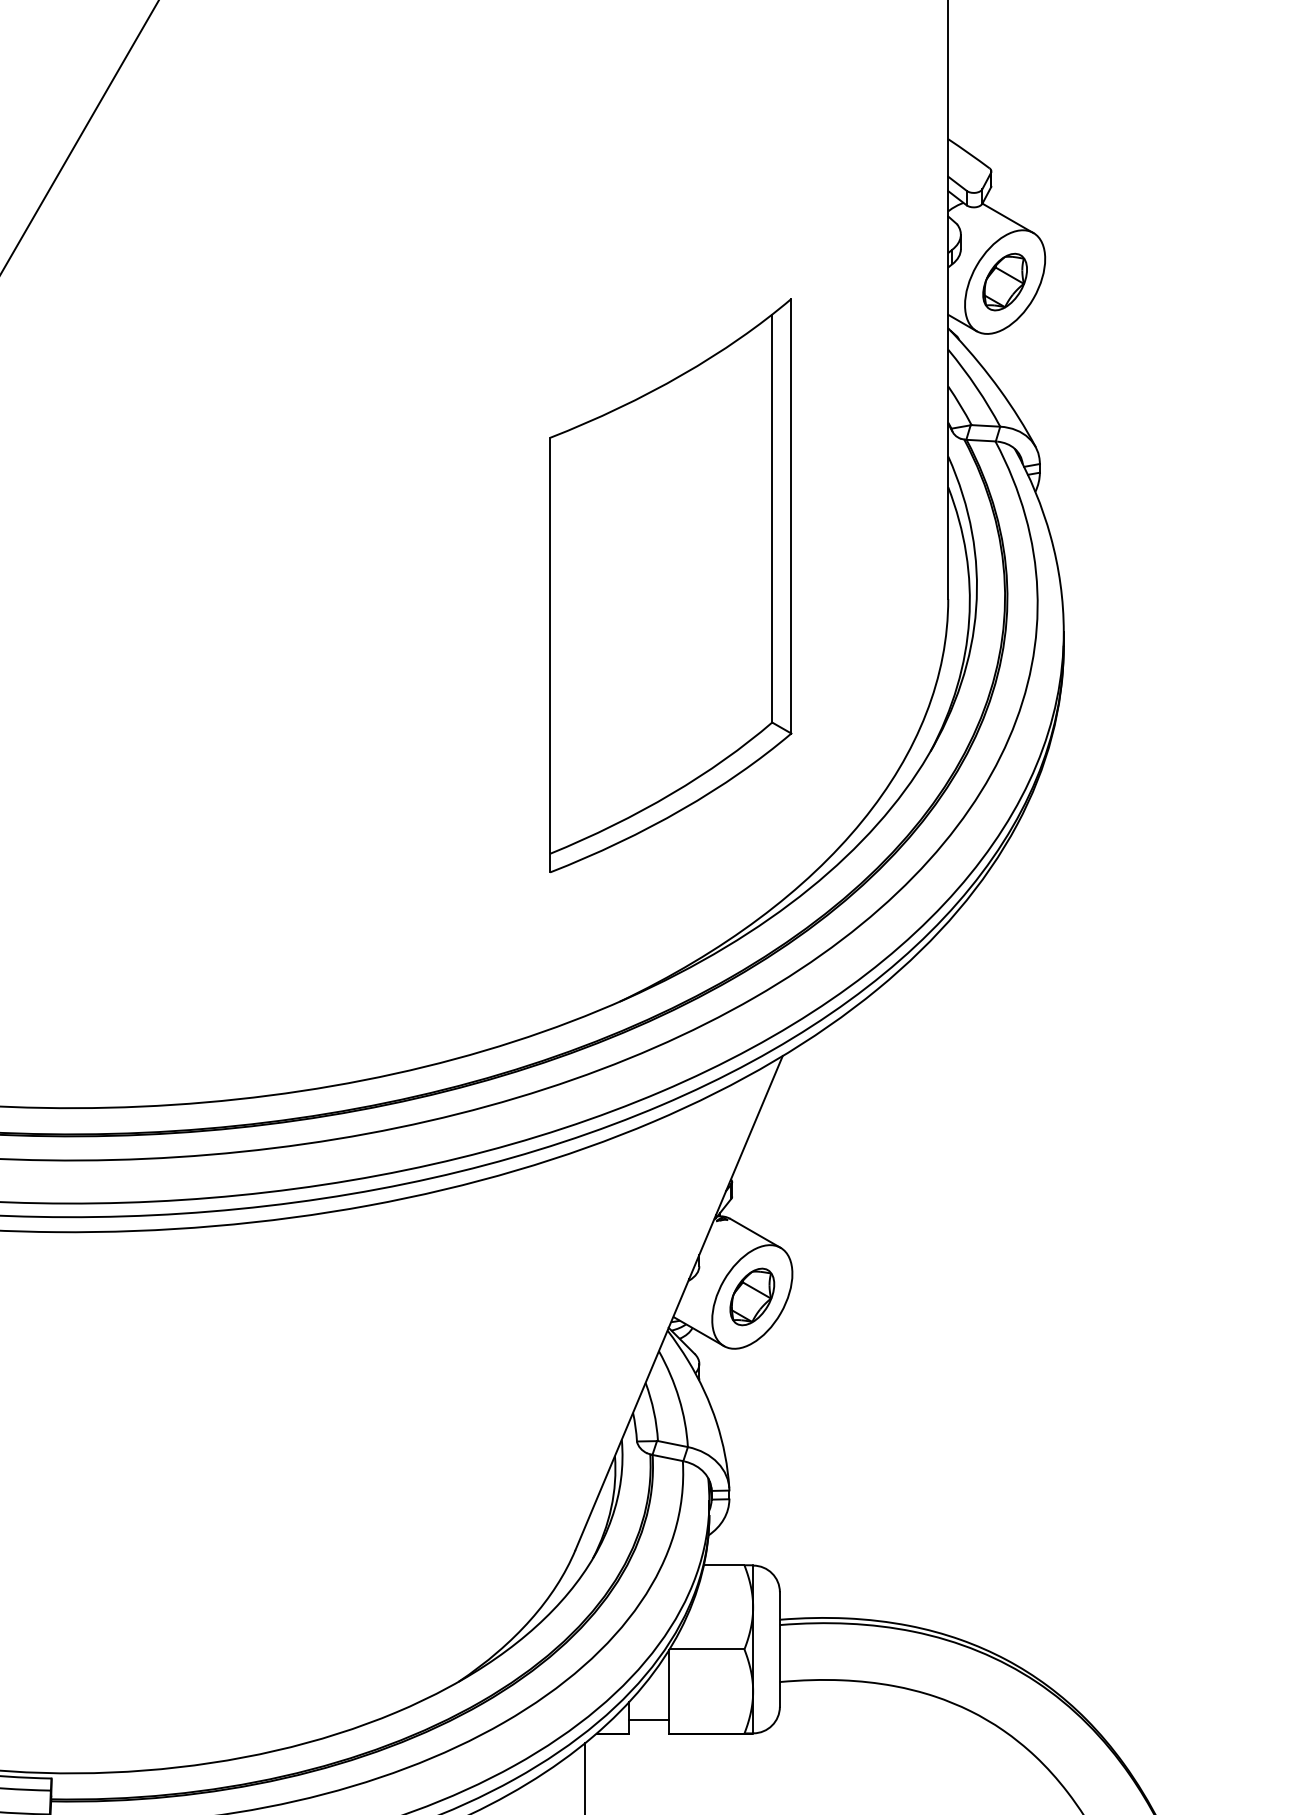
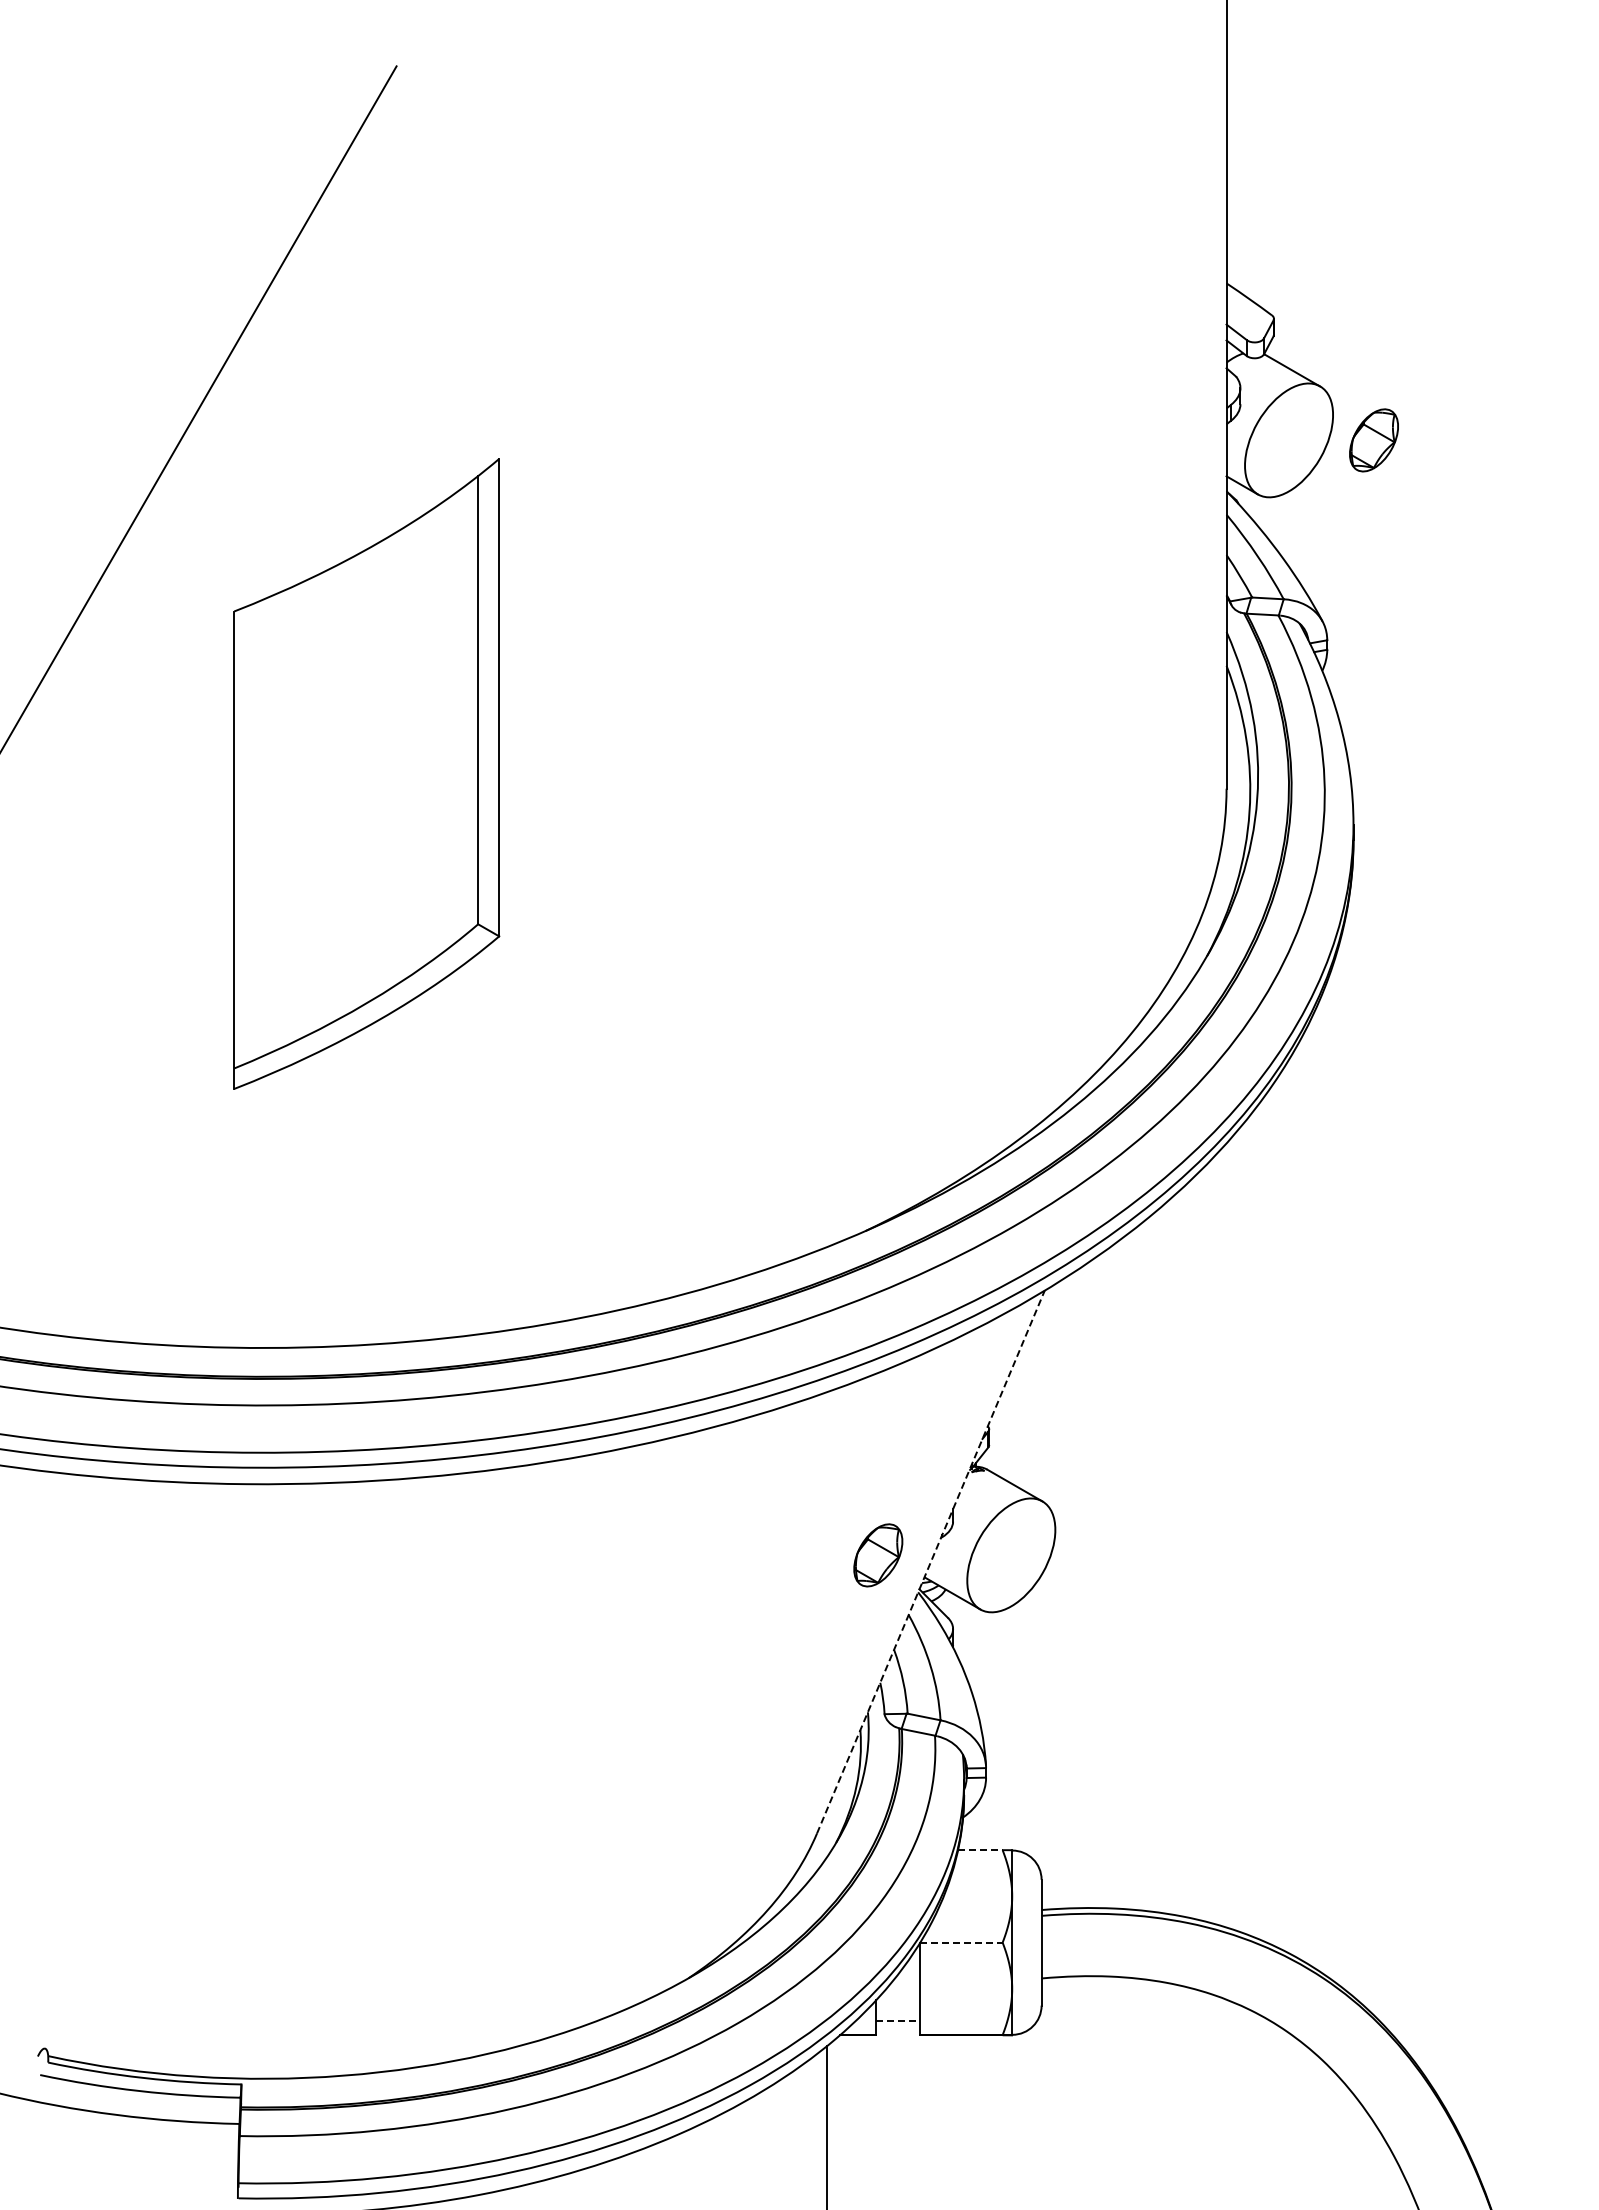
part: (1004, 282) -> (1373, 440), moved
part: (670, 585) -> (366, 773), moved
part: (752, 1297) -> (878, 1555), moved
line: (679, 1302) -> (931, 1561), solid -> dashed
line: (724, 1565) -> (980, 1850), solid -> dashed
line: (706, 1649) -> (961, 1942), solid -> dashed
line: (649, 1720) -> (898, 2020), solid -> dashed

